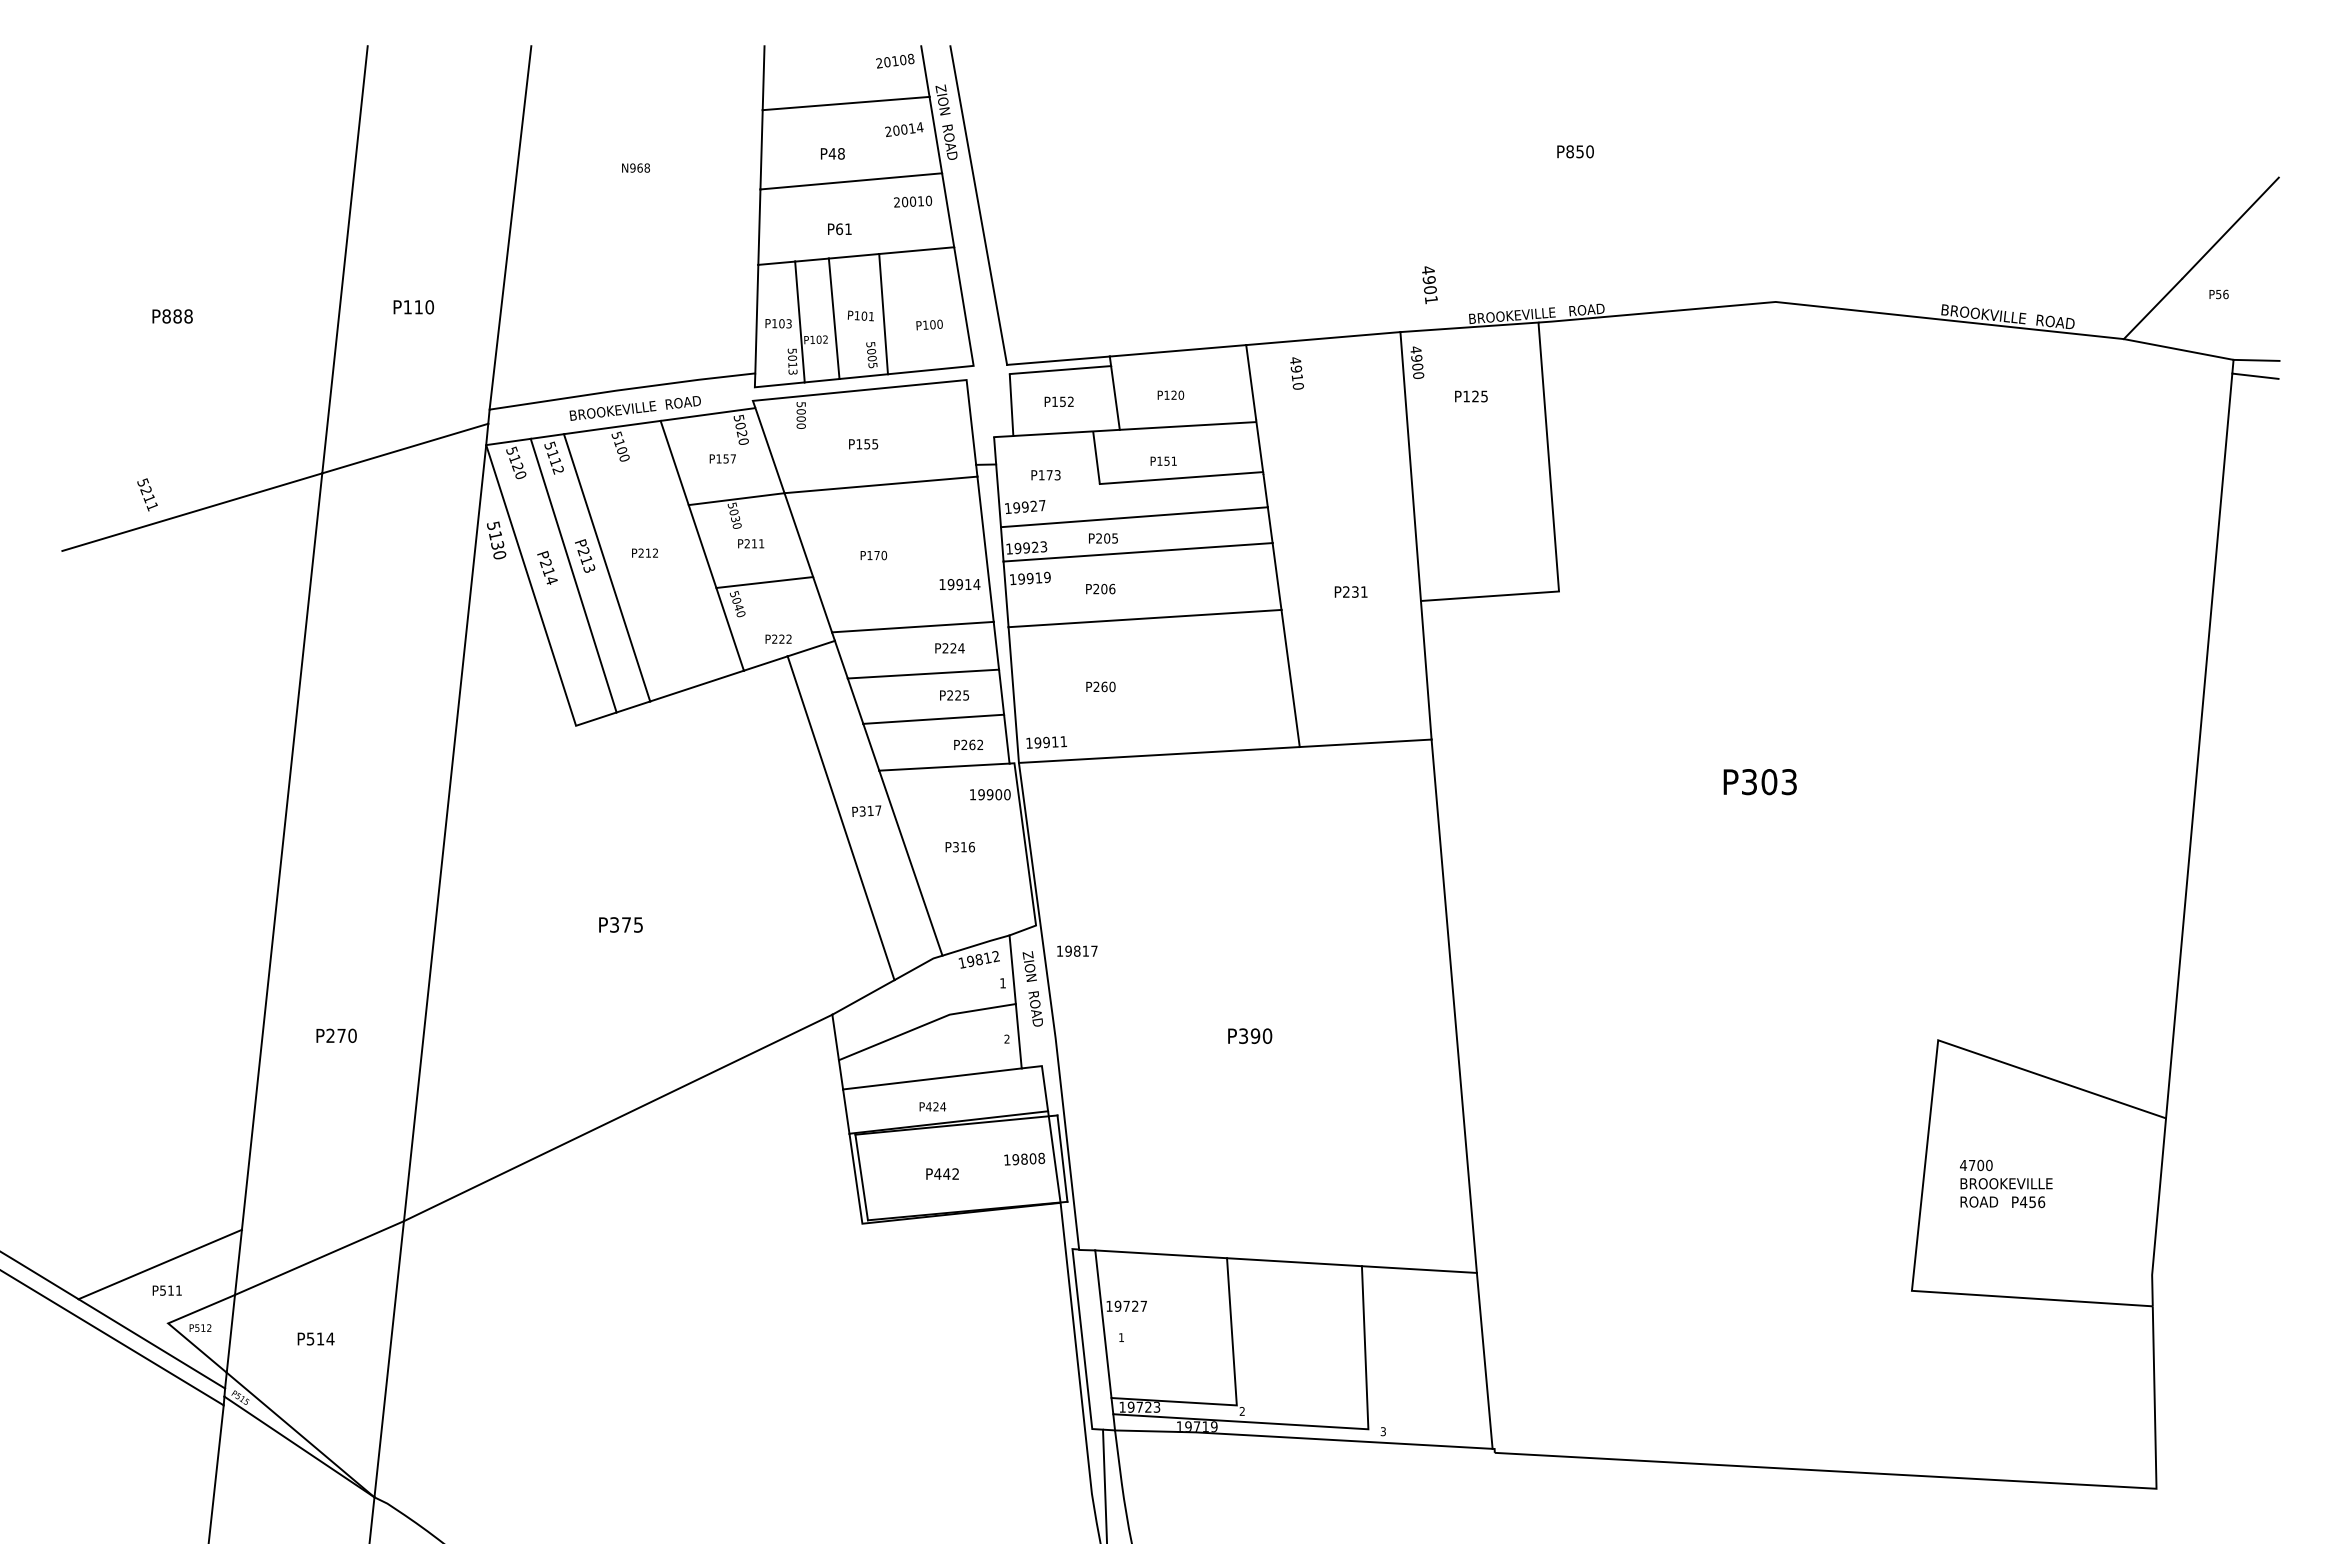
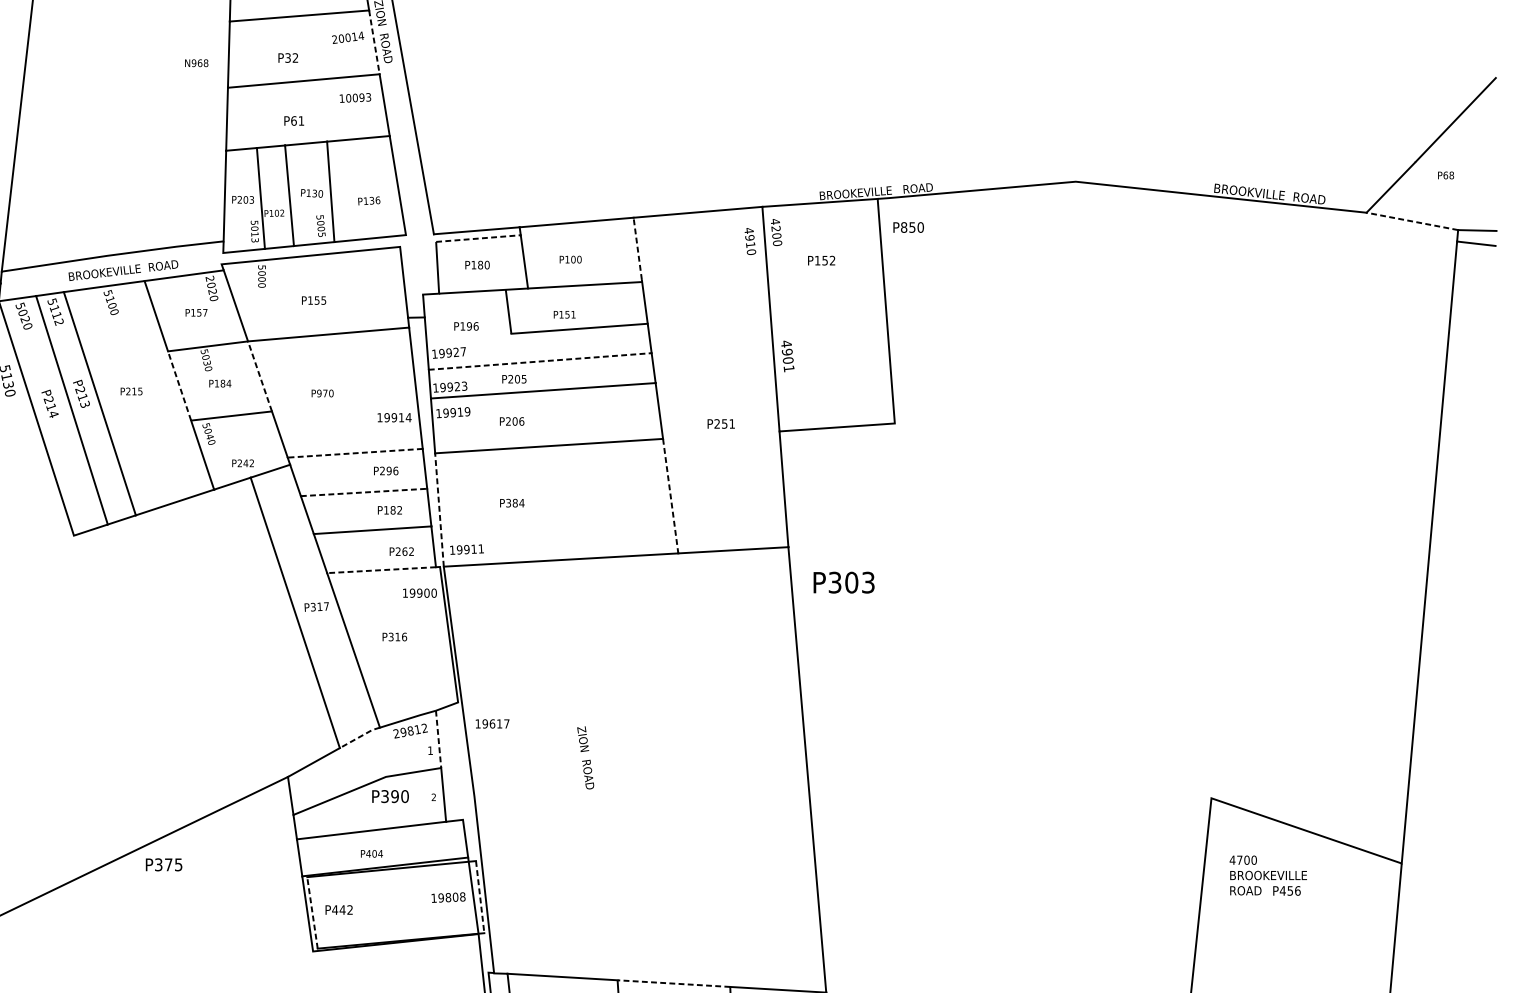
line: (935, 135) -> (374, 42), solid -> dashed
text: (1575, 151) -> (908, 227), moved
text: (836, 153) -> (291, 57), P48 -> P32
text: (635, 167) -> (196, 62), moved
text: (913, 201) -> (355, 97), 20010 -> 10093
text: (1429, 285) -> (787, 356), moved
text: (2222, 294) -> (1448, 175), P56 -> P68
text: (867, 316) -> (317, 193), P101 -> P130
text: (774, 323) -> (239, 199), P103 -> P203
text: (936, 324) -> (374, 200), P100 -> P136
line: (2178, 349) -> (1412, 221), solid -> dashed
text: (1416, 357) -> (775, 228), 4900 -> 4200
line: (1060, 370) -> (478, 238), solid -> dashed
text: (1296, 373) -> (749, 241), moved
line: (1251, 382) -> (638, 248), solid -> dashed
text: (1173, 394) -> (572, 258), P120 -> P100
text: (1479, 396) -> (828, 260), P125 -> P152
text: (1067, 401) -> (484, 264), P152 -> P180
text: (738, 417) -> (209, 278), 5020 -> 2020
text: (514, 458) -> (22, 312), 5120 -> 5020
text: (1053, 475) -> (472, 326), P173 -> P196
line: (1134, 517) -> (540, 361), solid -> dashed
line: (798, 534) -> (259, 375), solid -> dashed
text: (754, 543) -> (222, 383), P211 -> P184
line: (702, 546) -> (179, 385), solid -> dashed
text: (655, 552) -> (140, 390), P212 -> P215
text: (869, 555) -> (319, 393), P170 -> P970
text: (1355, 591) -> (724, 423), P231 -> P251
line: (912, 627) -> (354, 453), solid -> dashed
text: (781, 638) -> (245, 462), P222 -> P242
text: (957, 648) -> (392, 471), P224 -> P296
line: (923, 674) -> (364, 492), solid -> dashed
line: (1290, 678) -> (670, 496), solid -> dashed
text: (1104, 686) -> (515, 502), P260 -> P384
line: (1013, 694) -> (439, 509), solid -> dashed
text: (958, 695) -> (393, 510), P225 -> P182
line: (943, 767) -> (380, 570), solid -> dashed
text: (1759, 782) -> (843, 583), moved
text: (620, 924) -> (163, 864), moved
text: (1077, 950) -> (492, 723), 19817 -> 19617
text: (961, 962) -> (395, 733), 19812 -> 29812
line: (918, 966) -> (359, 736), solid -> dashed
line: (1012, 970) -> (438, 740), solid -> dashed
text: (1032, 988) -> (585, 757), moved
text: (1250, 1035) -> (390, 795), moved
text: (935, 1106) -> (374, 853), P424 -> P404
line: (1062, 1159) -> (480, 897), solid -> dashed
text: (942, 1173) -> (339, 909), moved
line: (861, 1176) -> (312, 912), solid -> dashed
text: (2006, 1183) -> (1268, 875), moved
line: (1294, 1262) -> (673, 983), solid -> dashed

